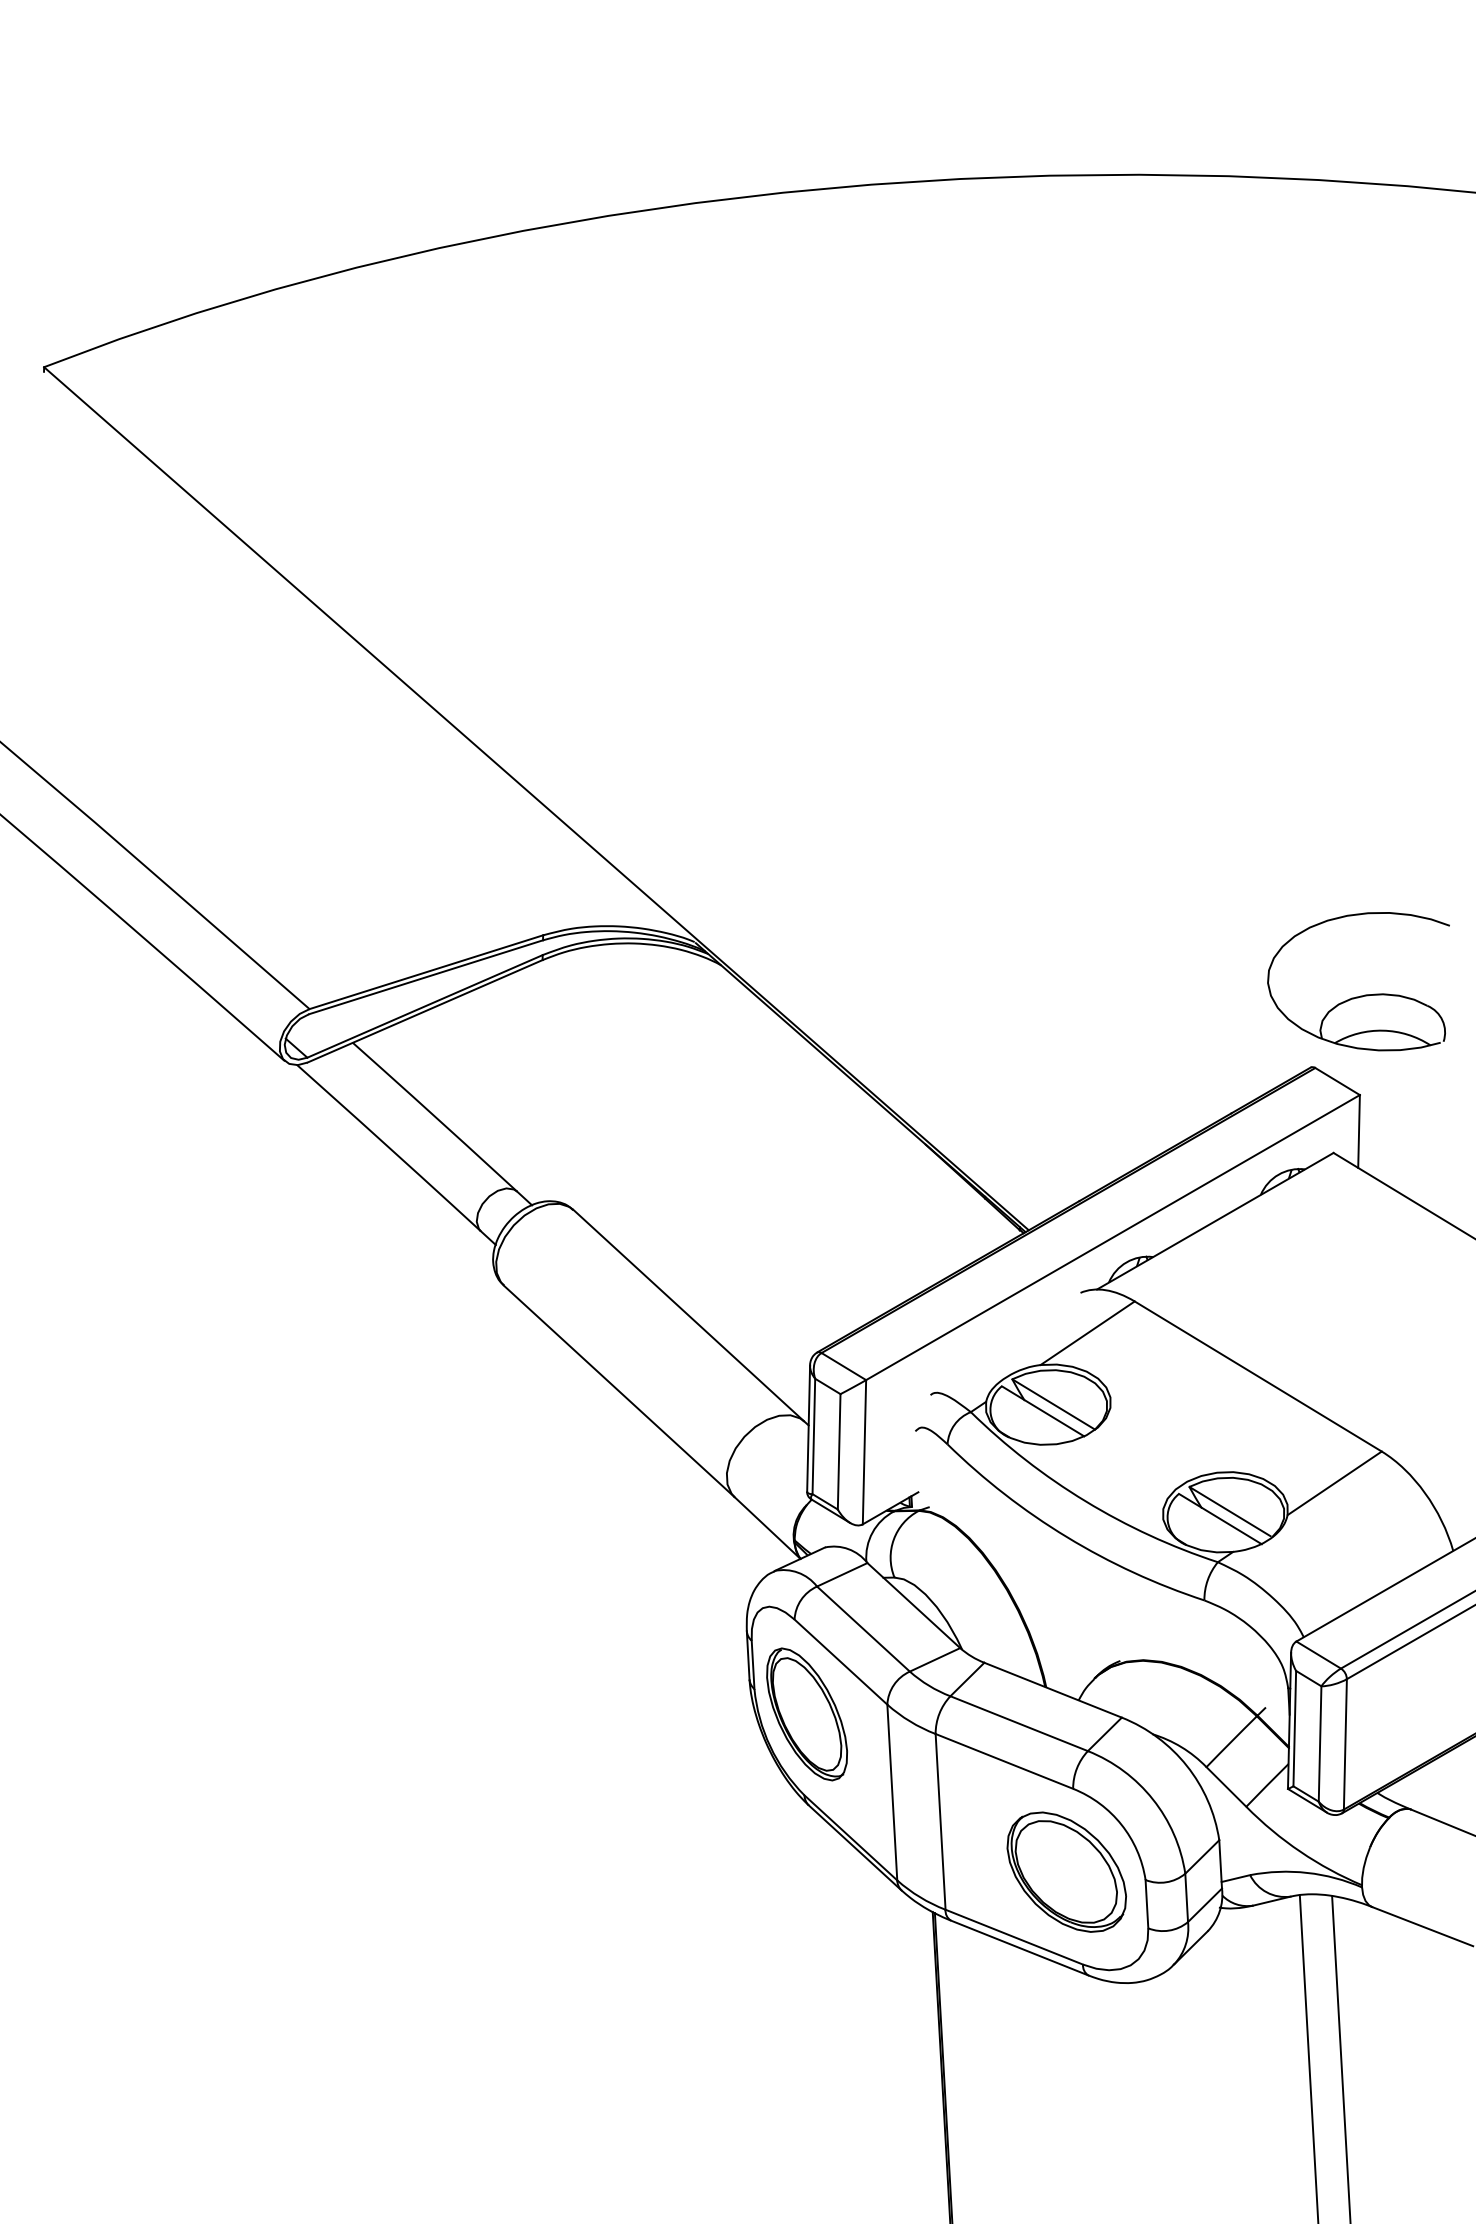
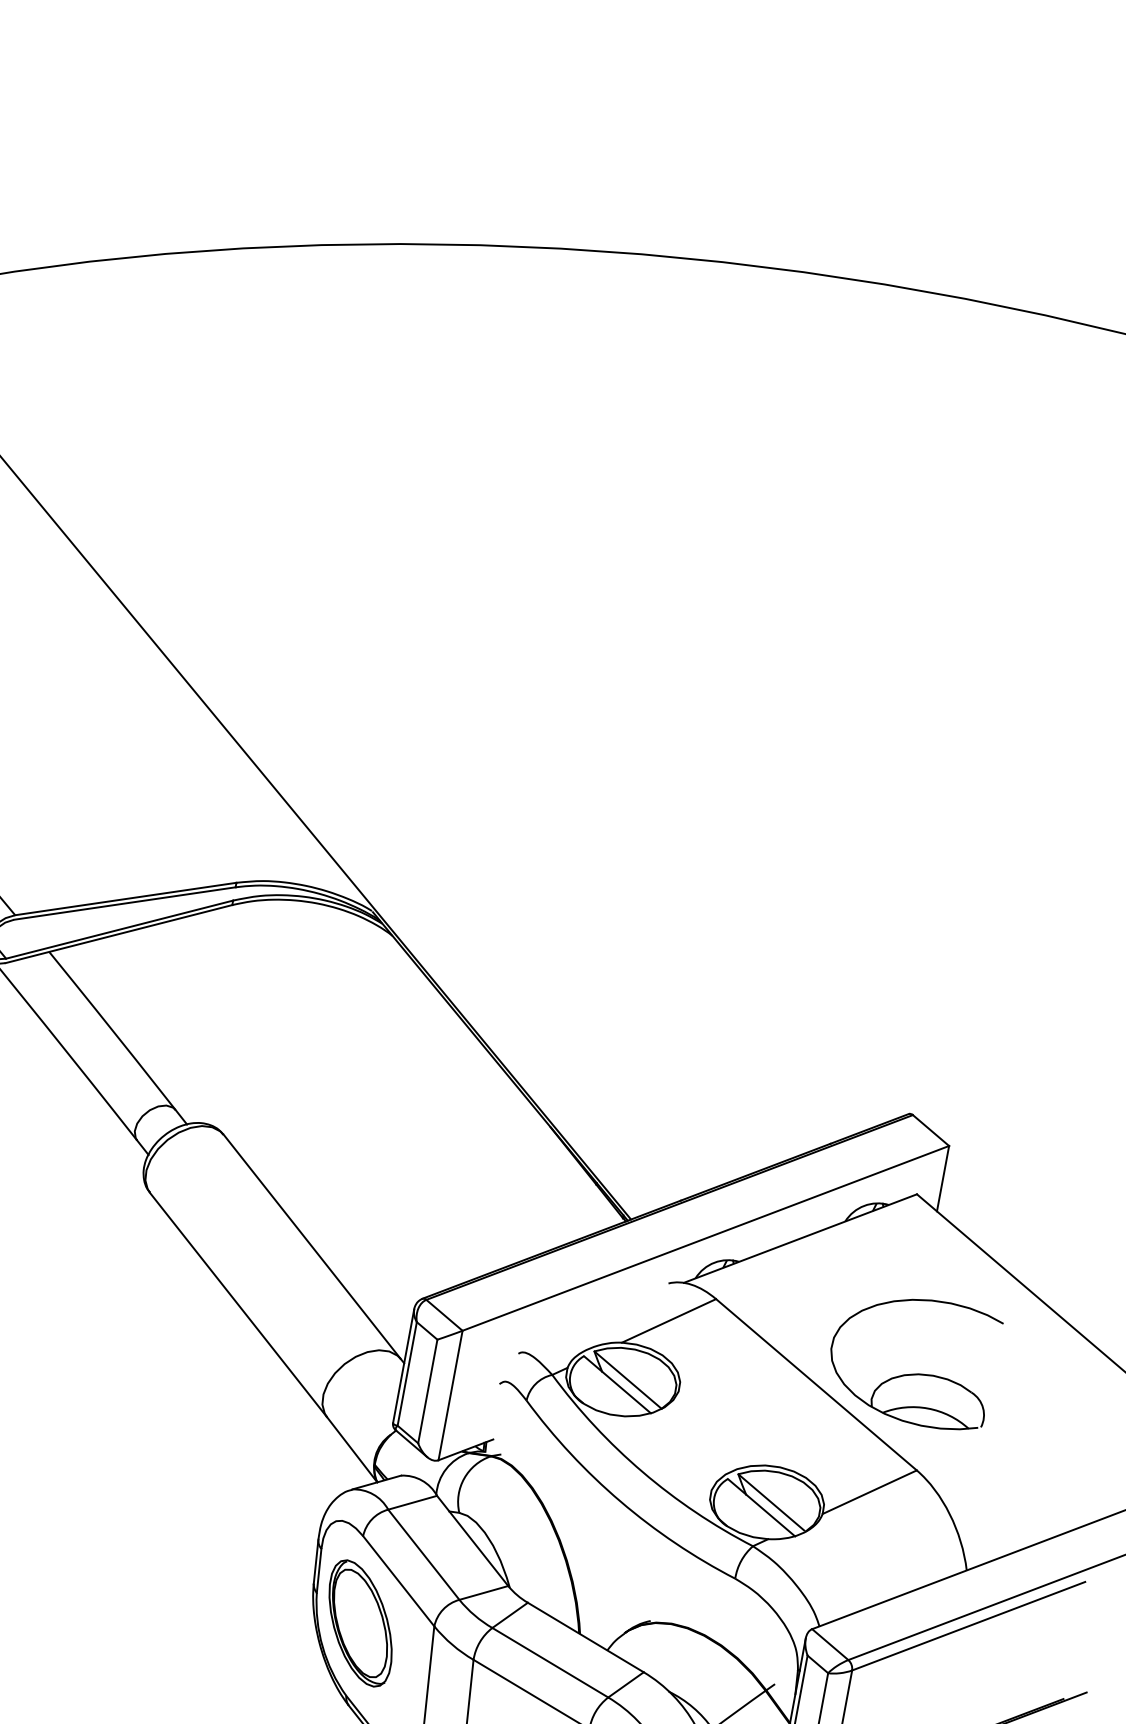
part: (1360, 995) -> (912, 1373), moved

